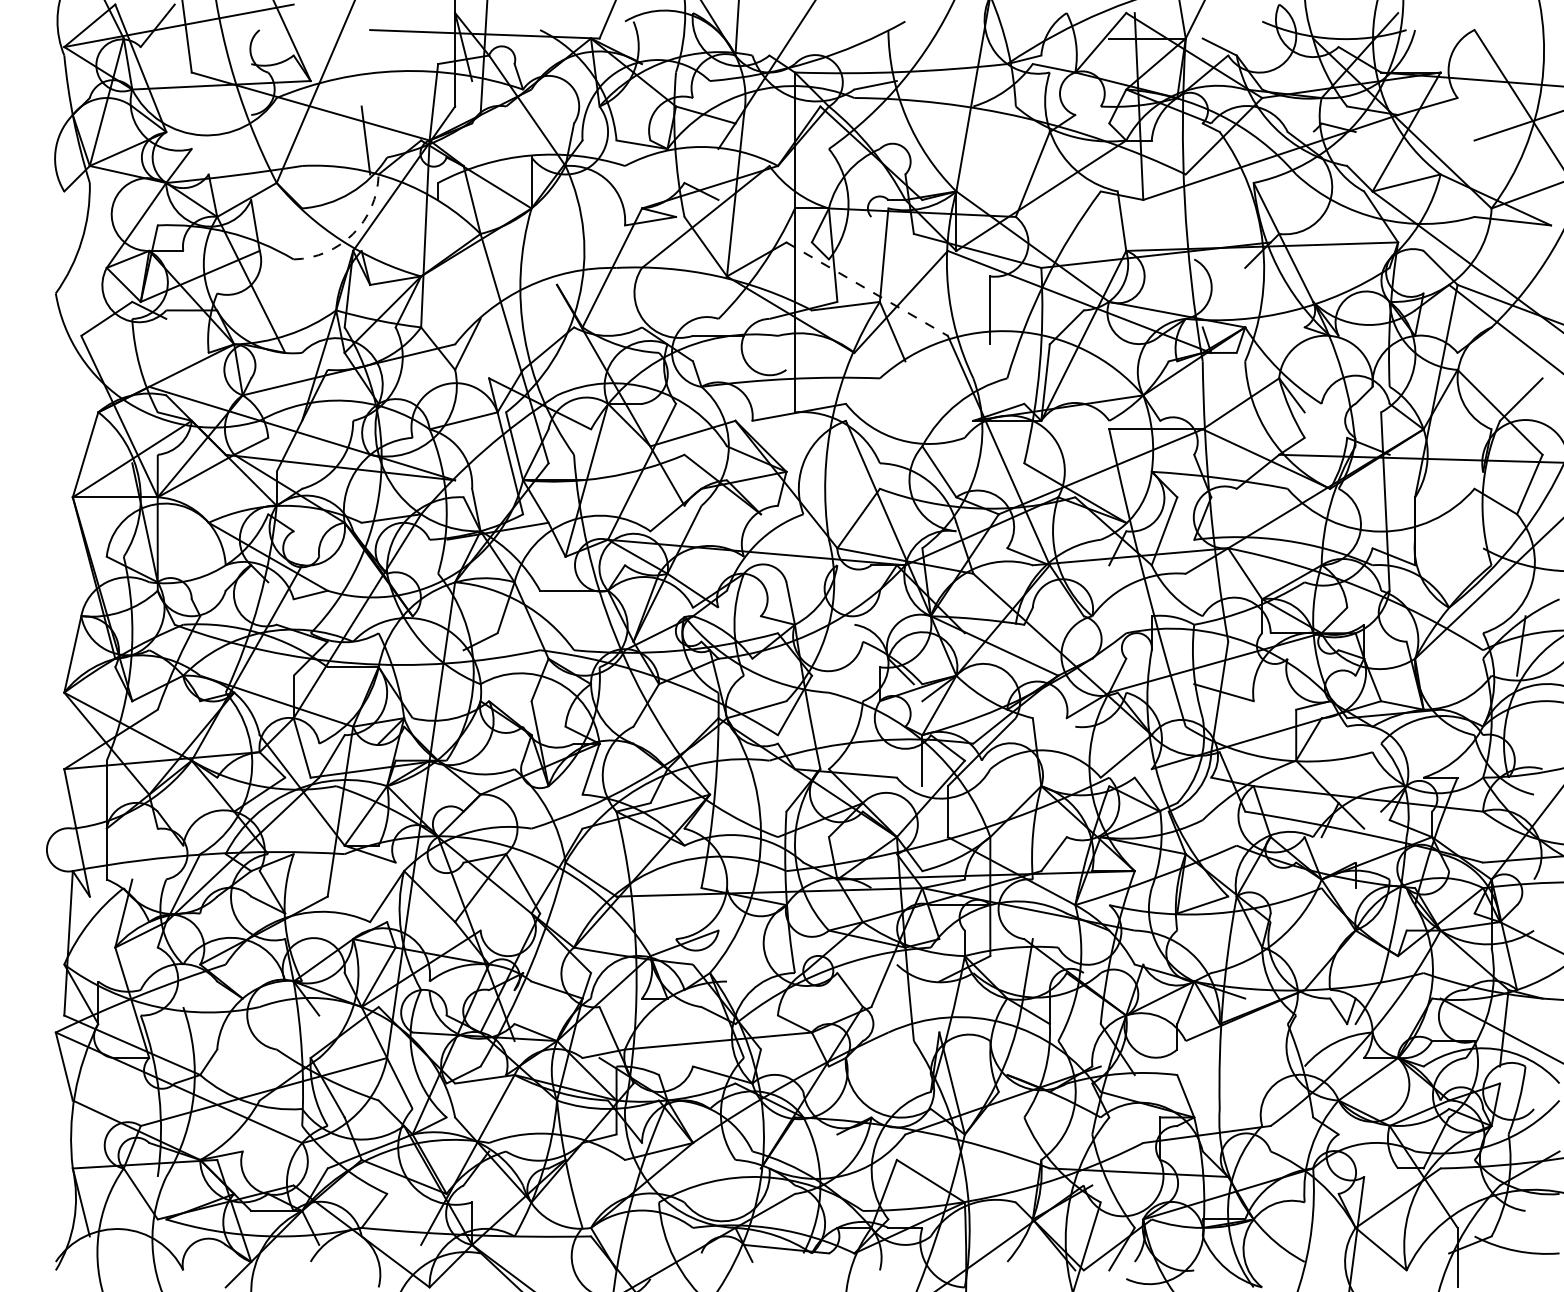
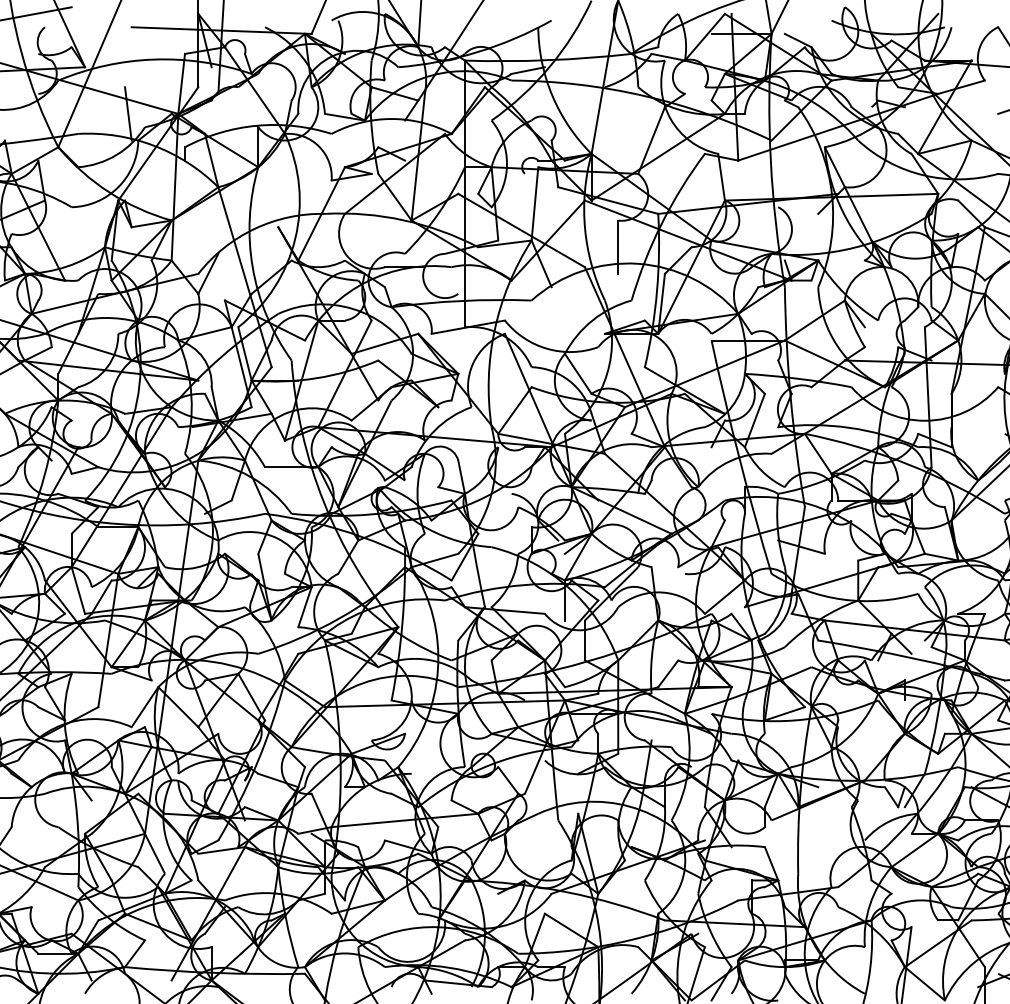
arc: (353, 233) -> (118, 186), dashed -> solid
line: (867, 289) -> (521, 230), dashed -> solid

